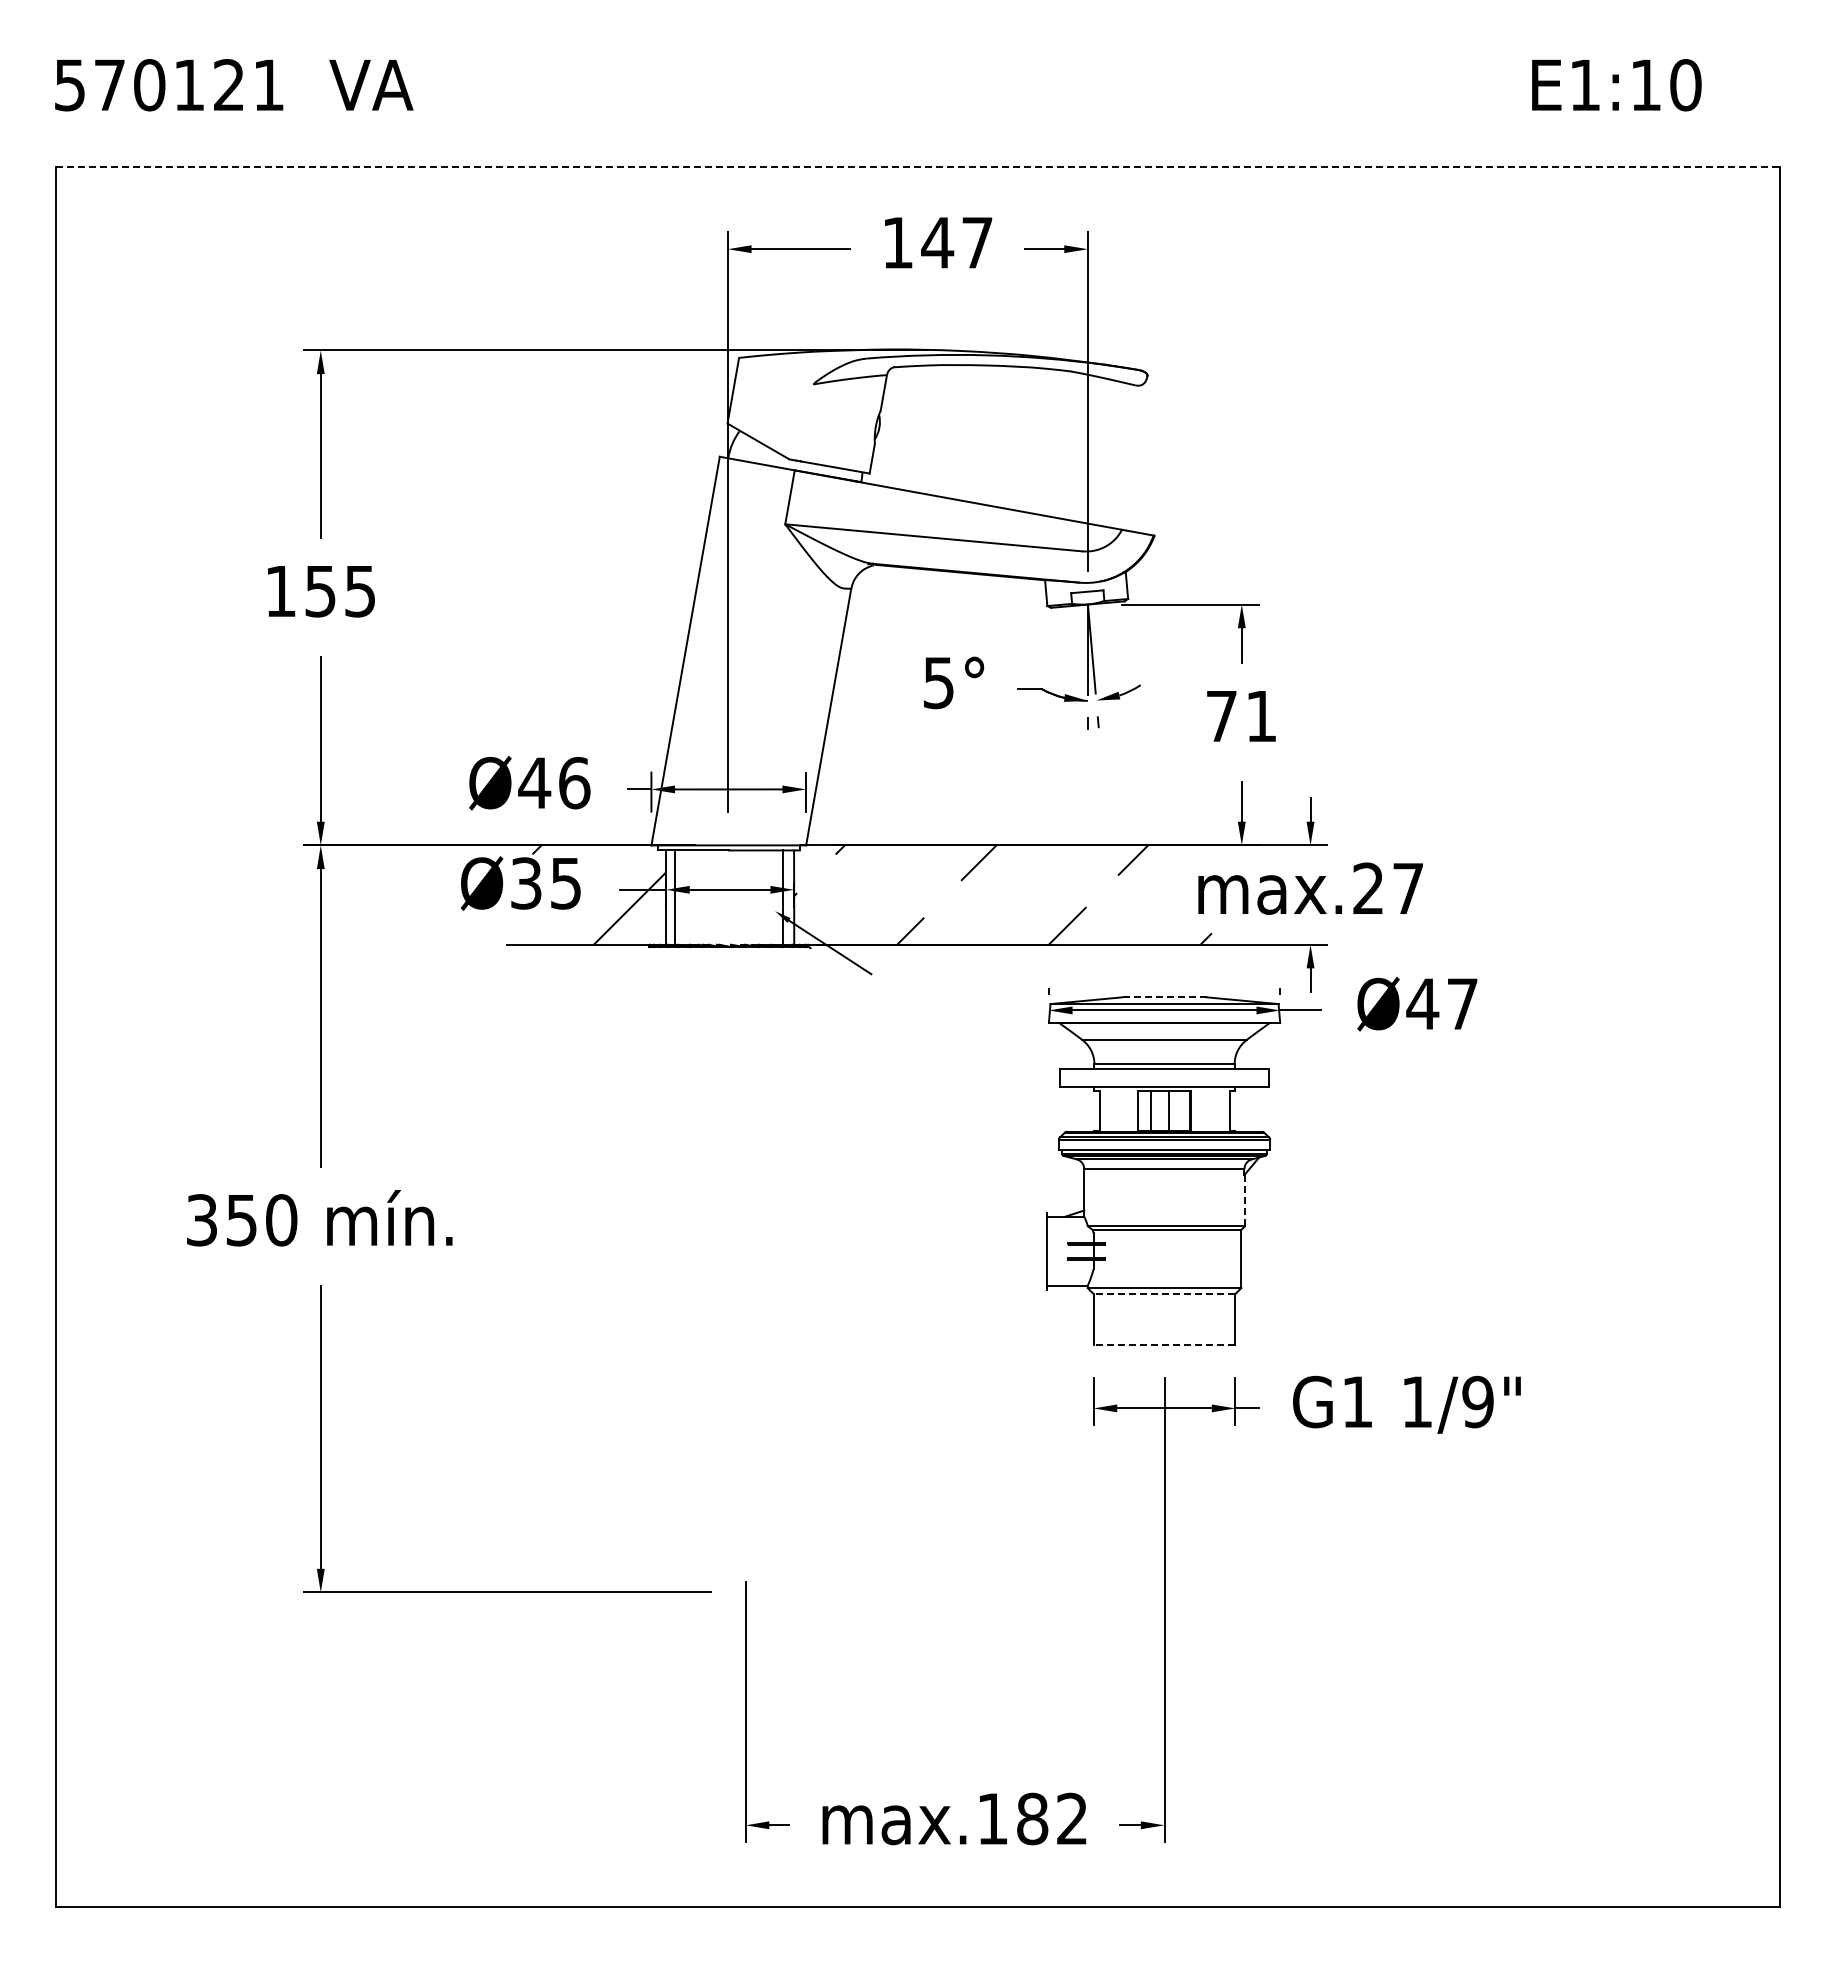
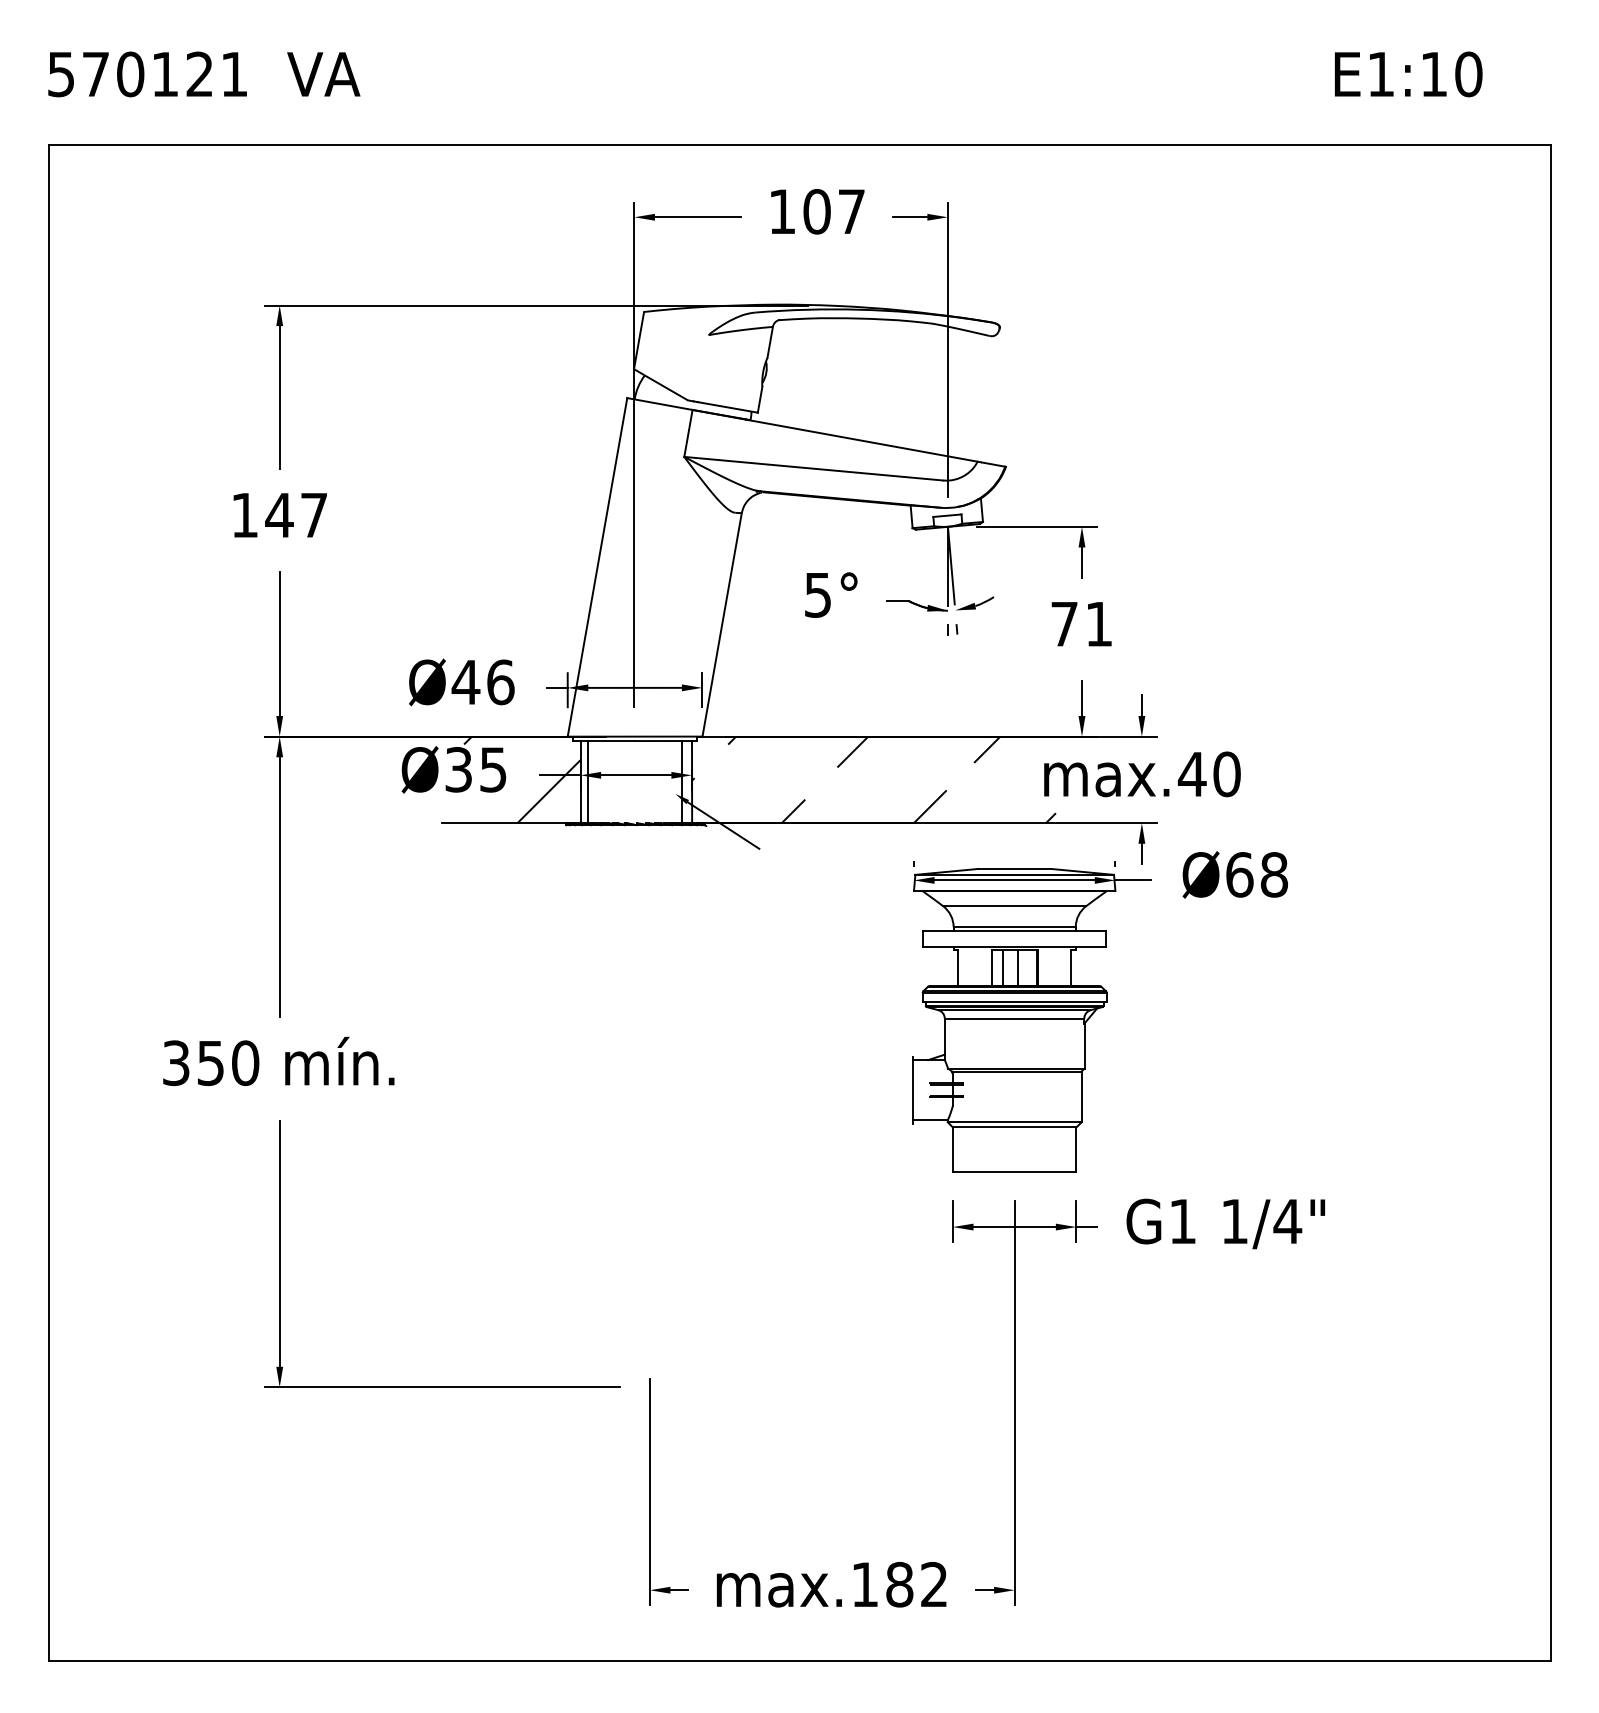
line: (918, 166) -> (800, 145), dashed -> solid
text: (937, 242) -> (816, 211), 147 -> 107
text: (339, 591) -> (296, 515), 155 -> 147
text: (1387, 888) -> (1208, 774), max.27 -> max.40
line: (1164, 997) -> (1014, 869), dashed -> solid
text: (1442, 1003) -> (1256, 874), Ø47 -> Ø68
line: (1244, 1200) -> (1084, 1045), dashed -> solid
line: (1164, 1294) -> (1014, 1127), dashed -> solid
line: (1164, 1344) -> (1014, 1171), dashed -> solid
text: (1477, 1401) -> (1287, 1221), 1/9" -> 1/4"

